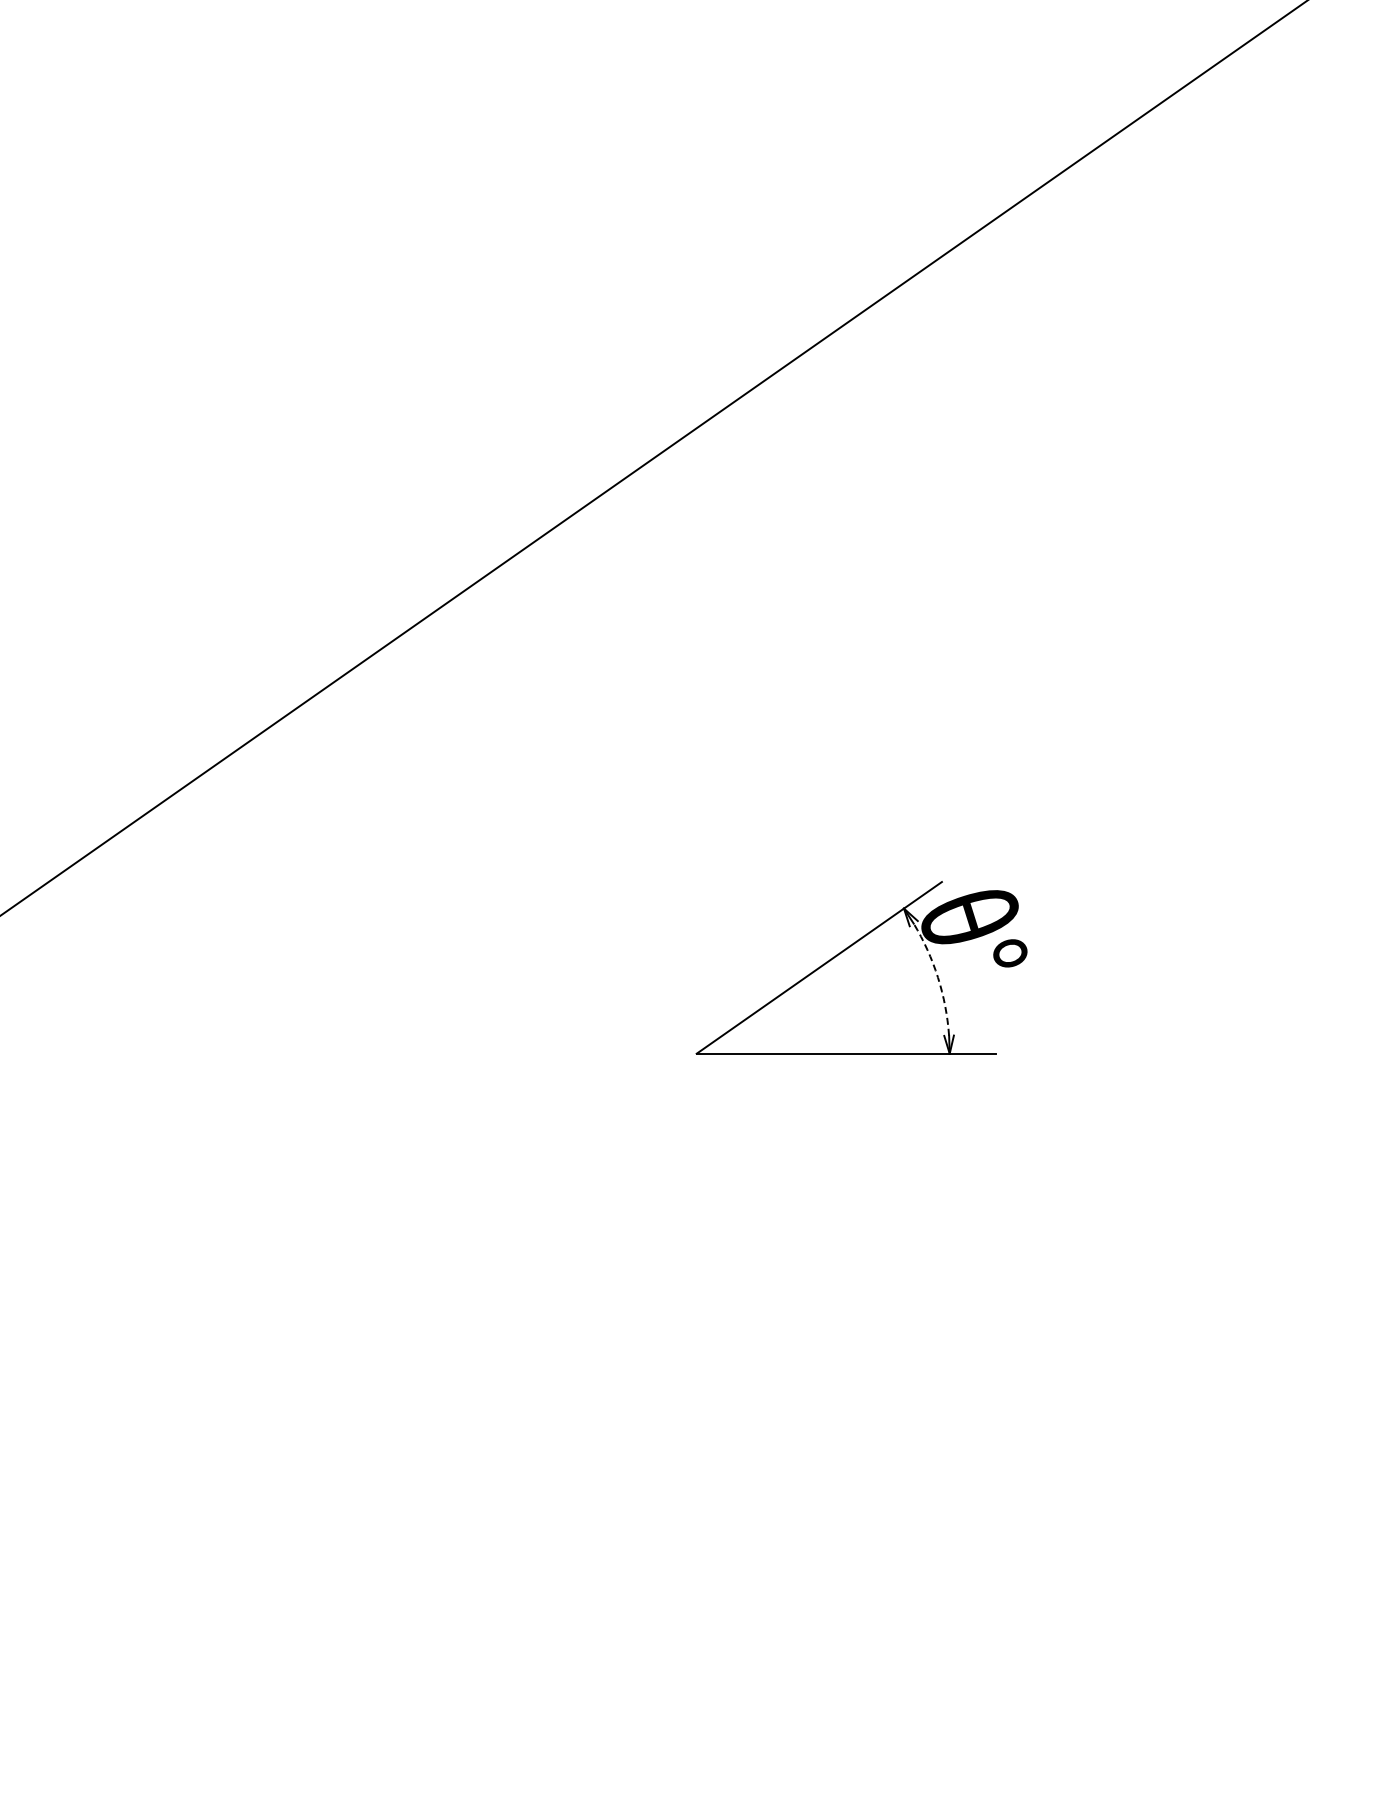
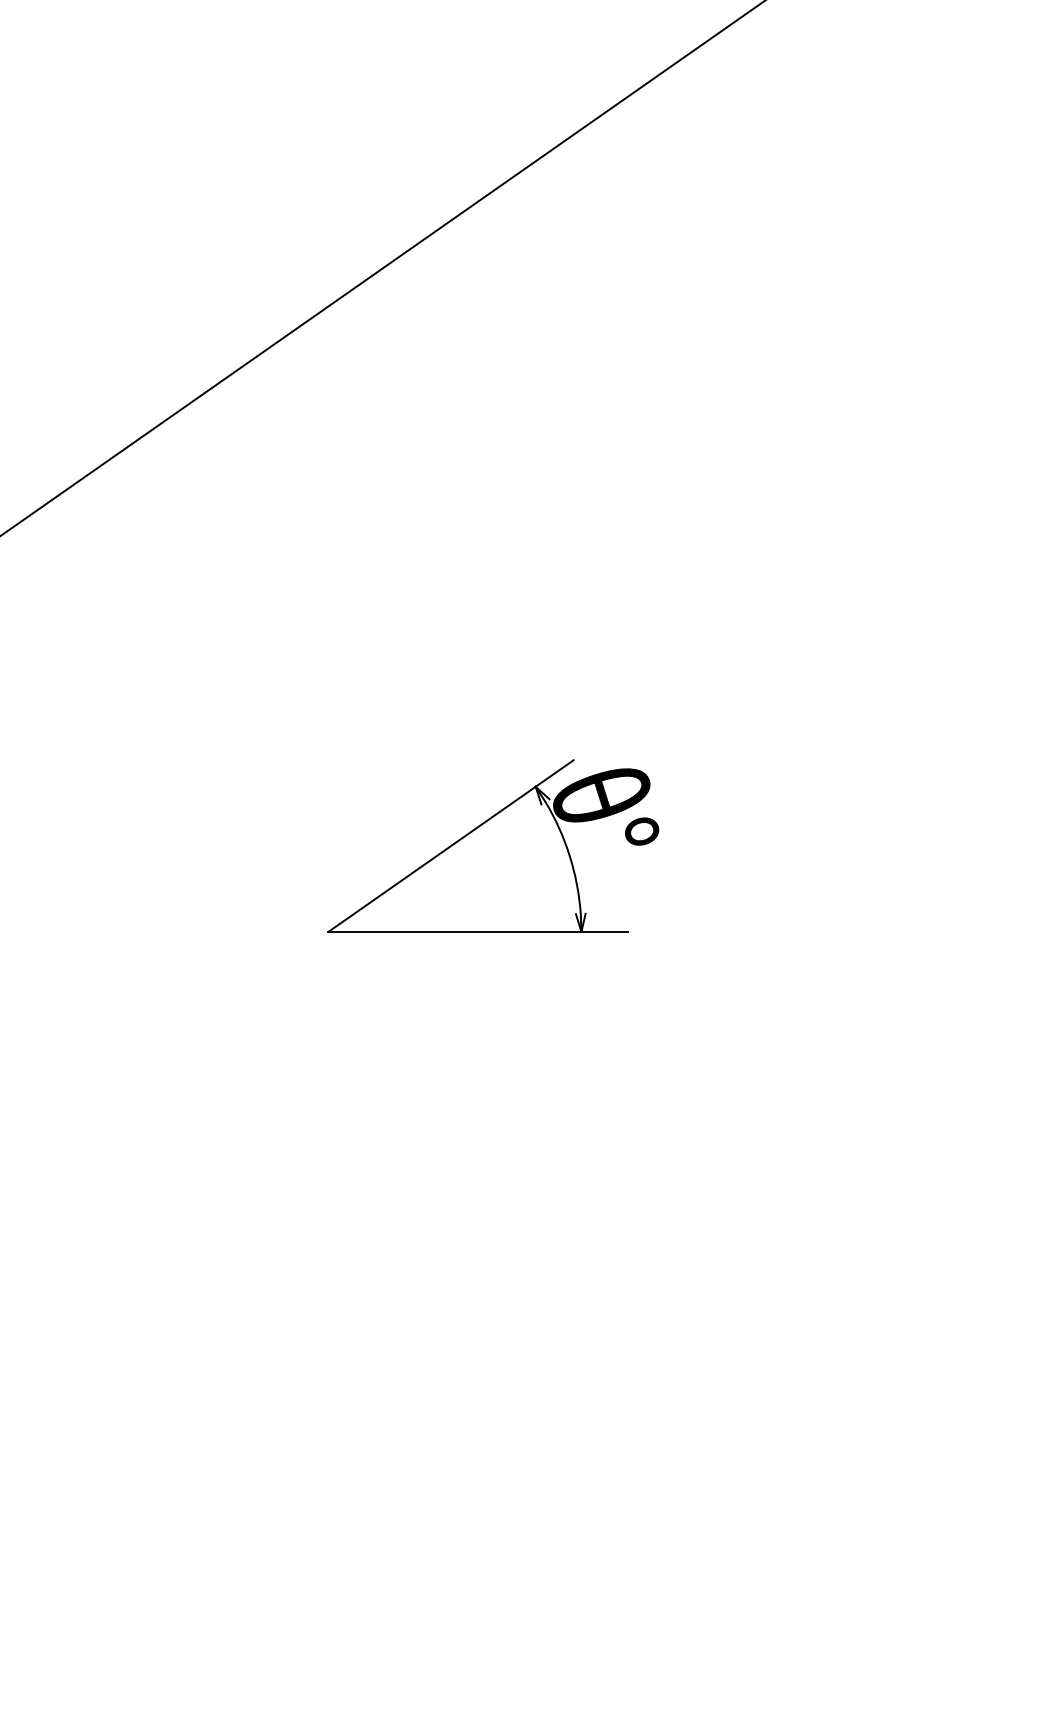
arc: (938, 977) -> (570, 855), dashed -> solid

